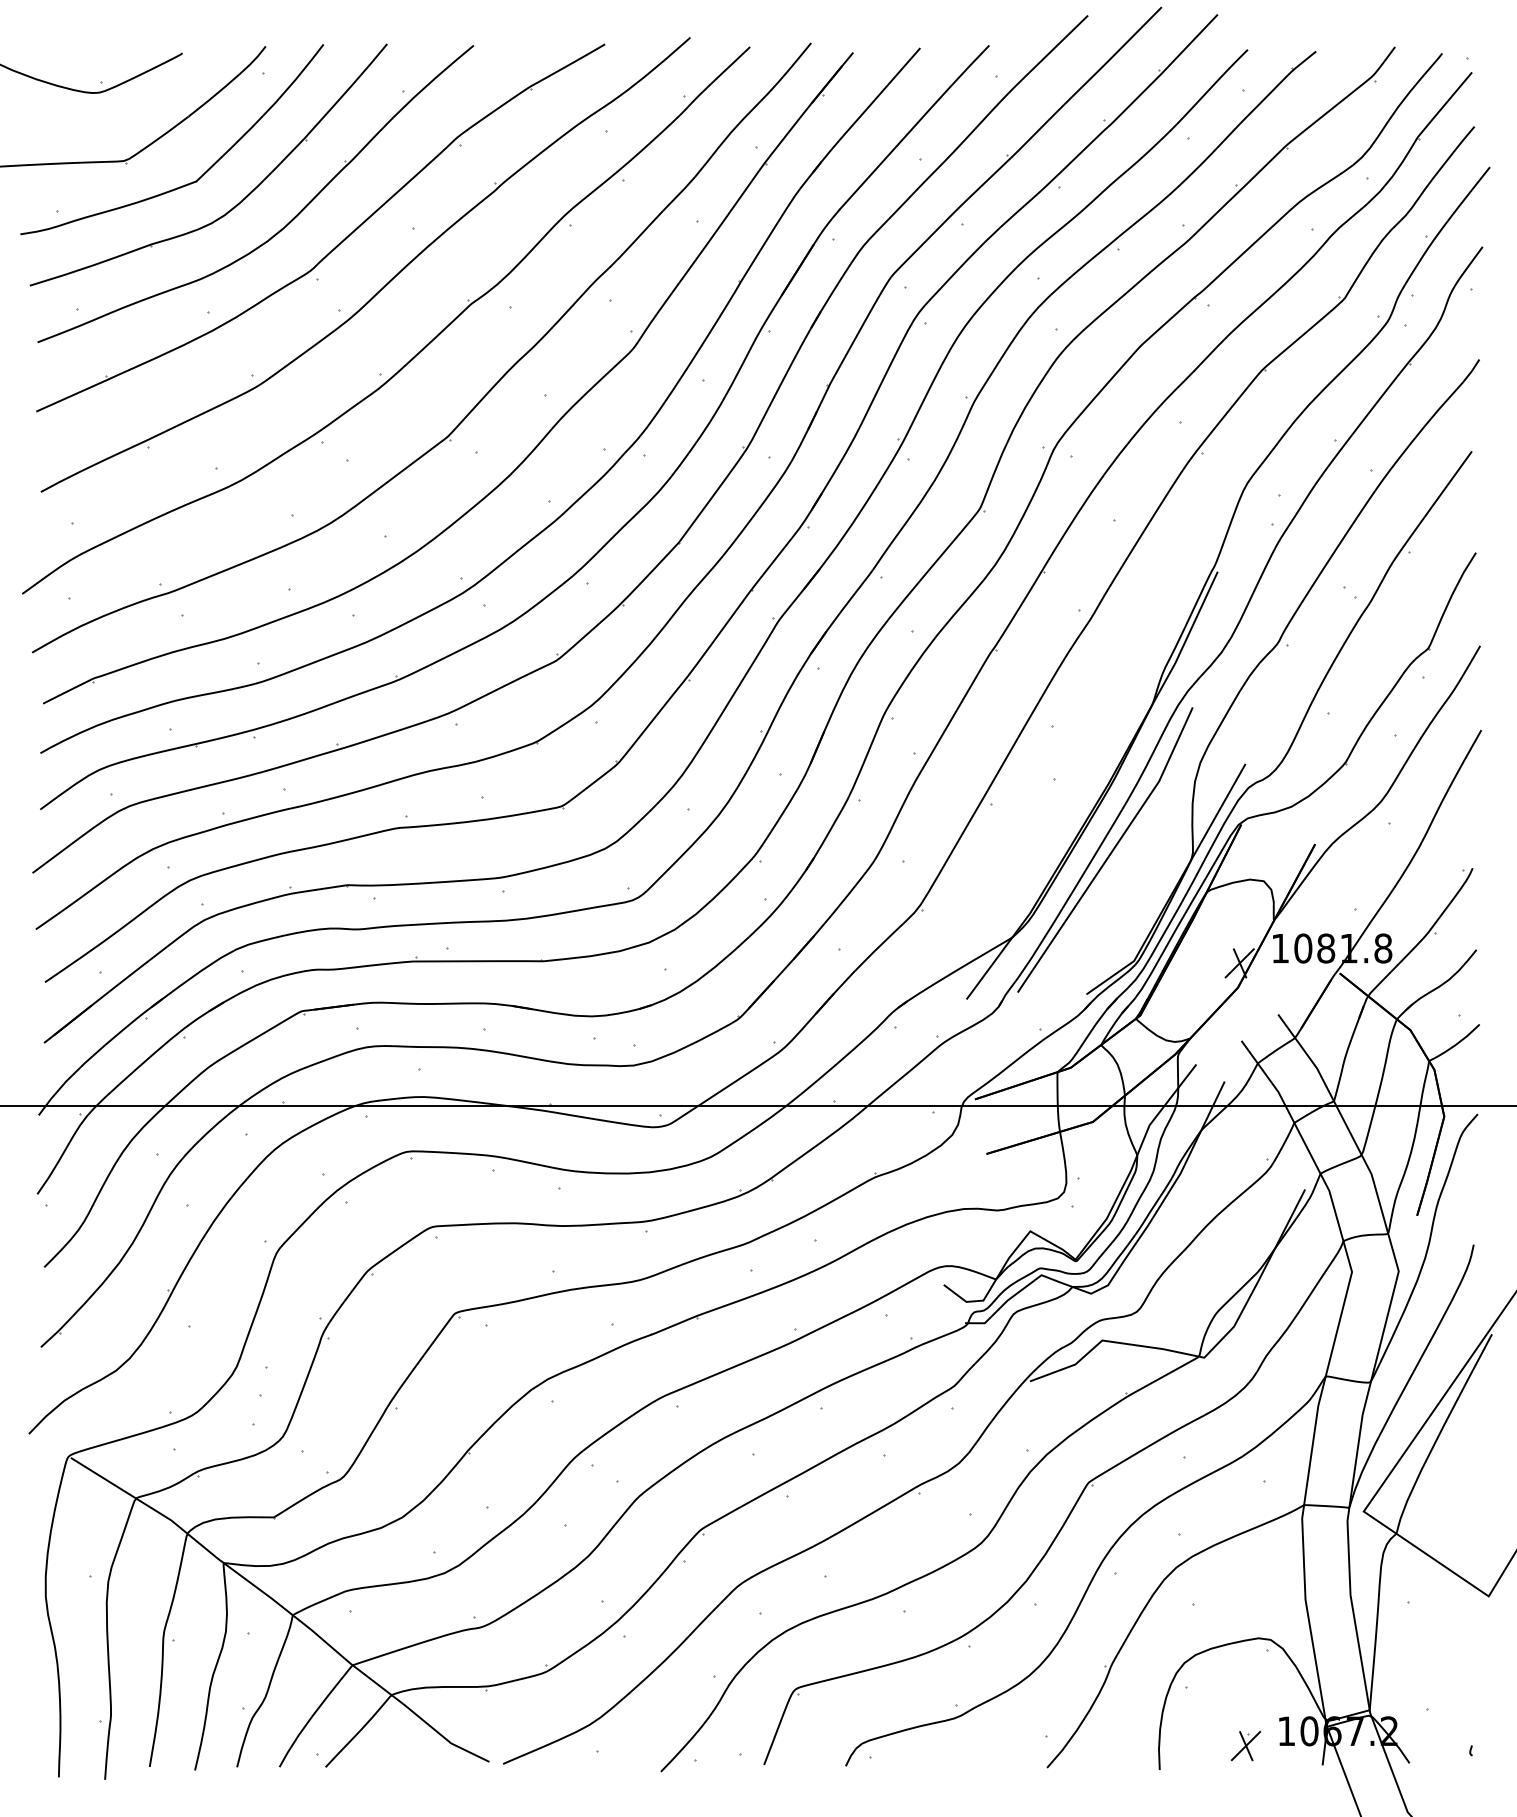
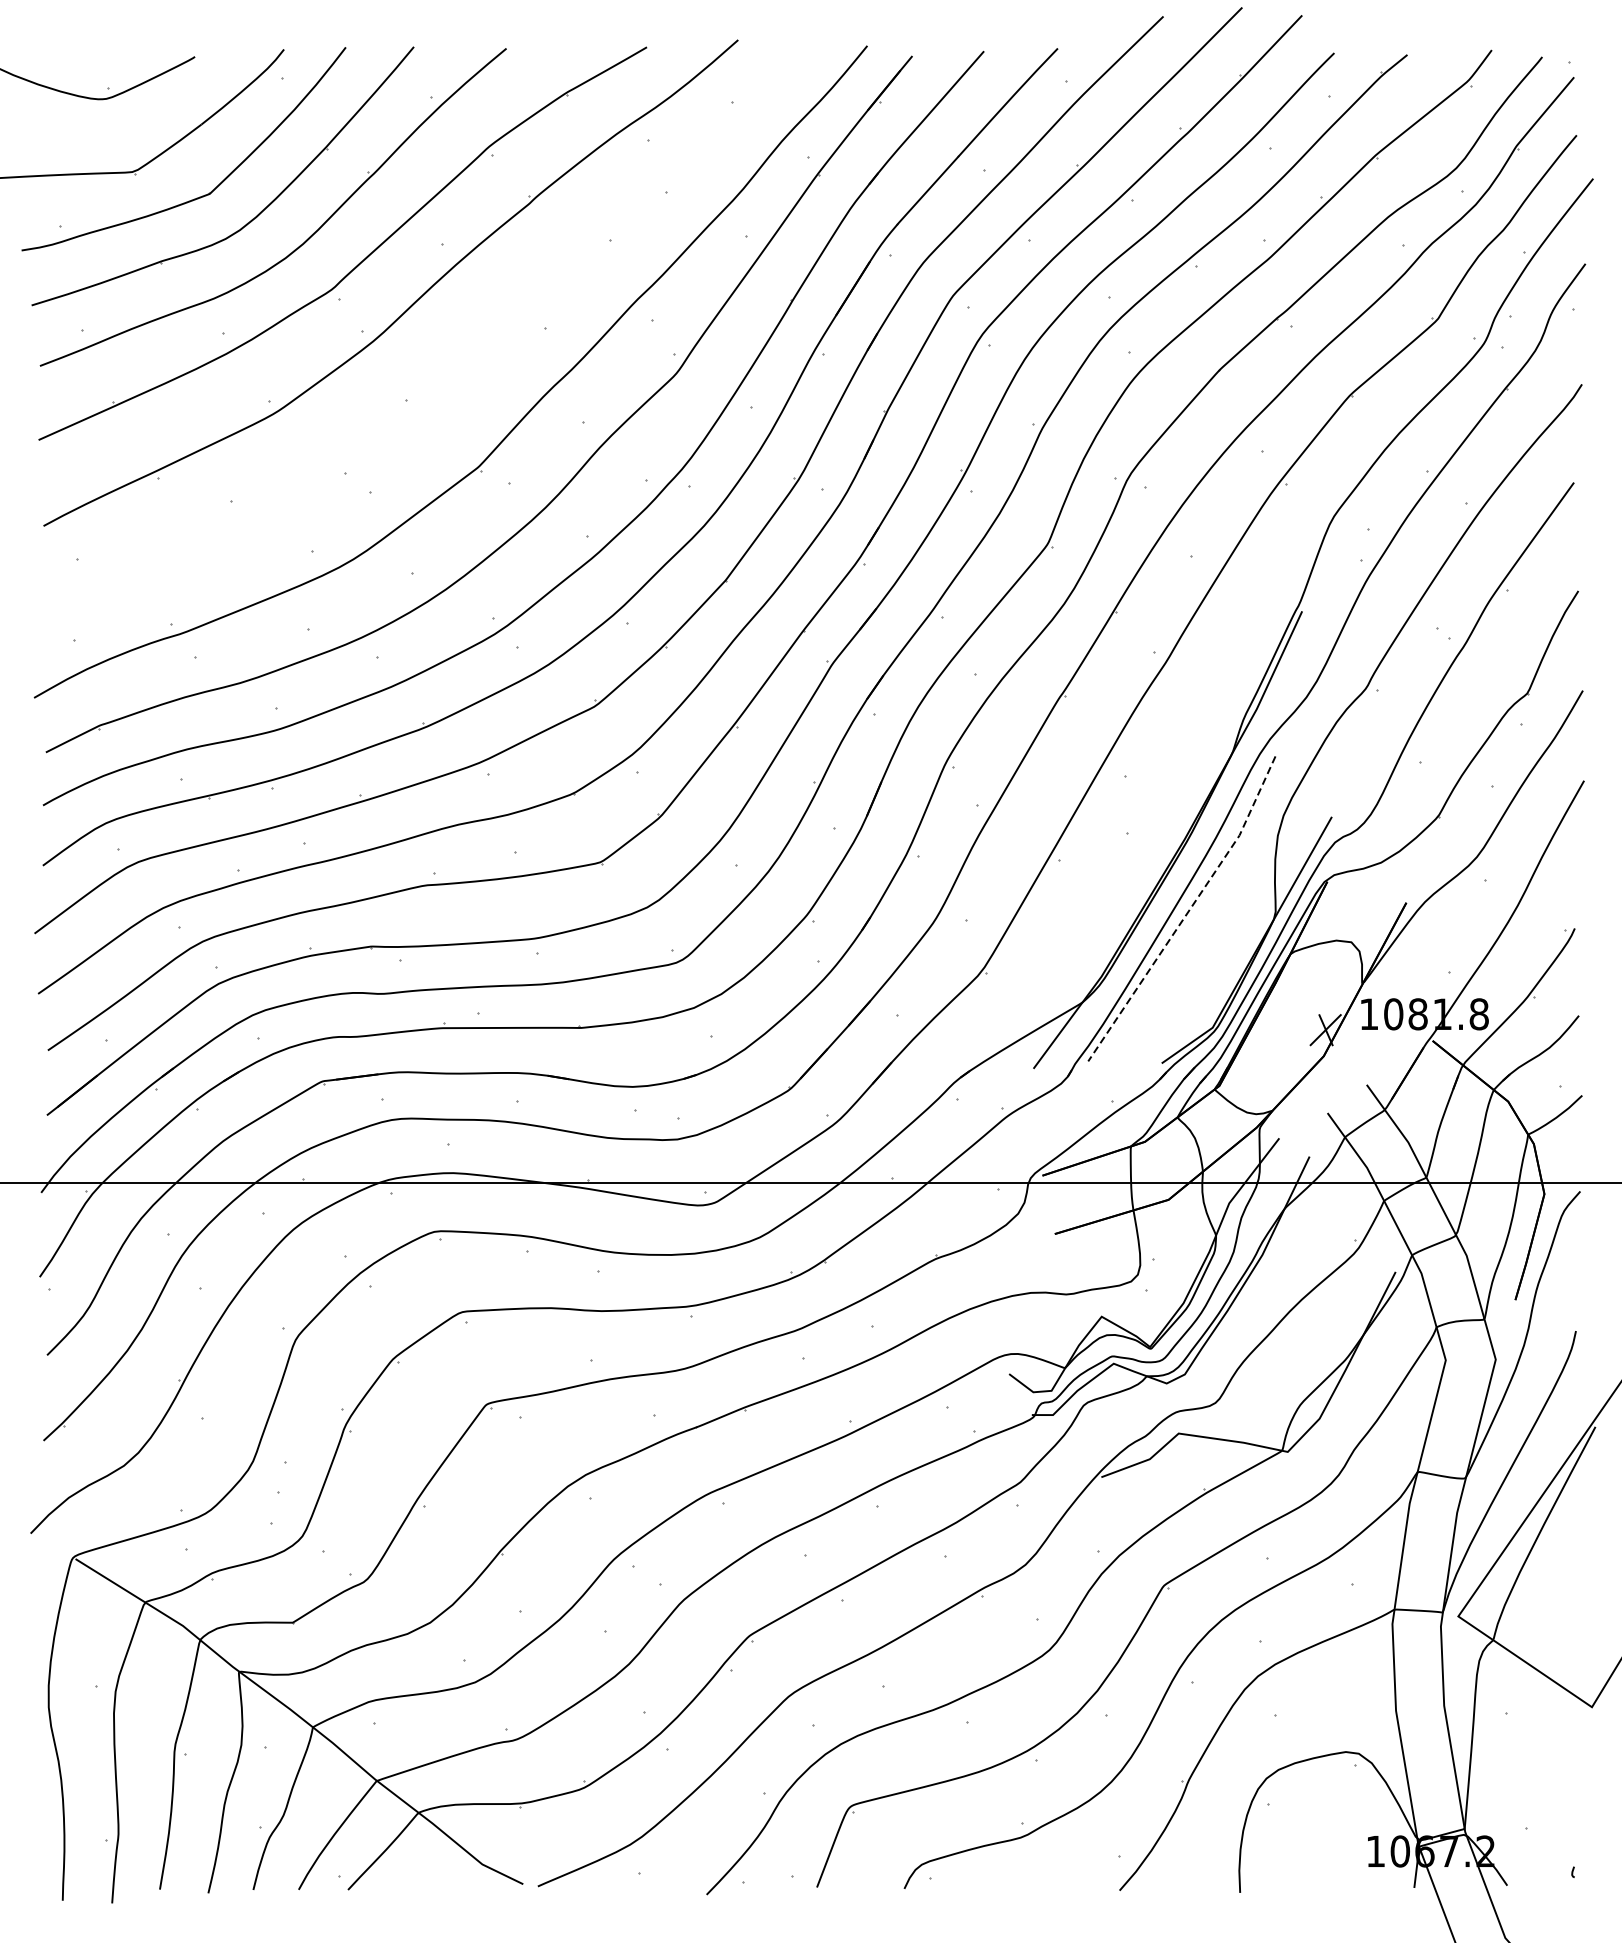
part: (415, 354) -> (444, 378), removed
line: (1111, 852) -> (1188, 911), solid -> dashed
part: (1245, 1746) -> (1331, 1867), removed

